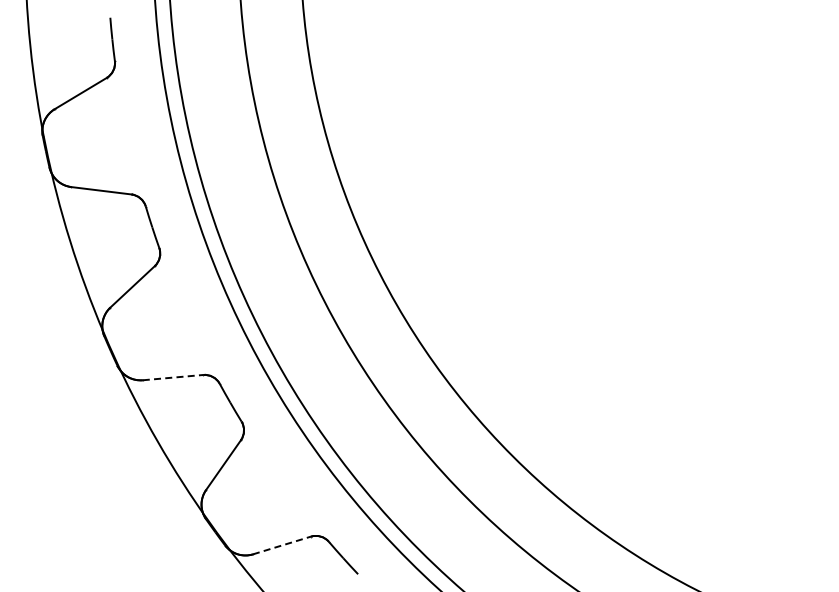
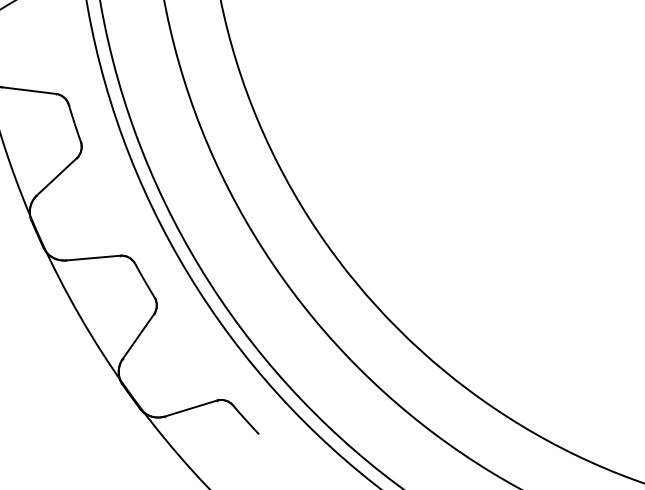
line: (173, 377) -> (93, 257), dashed -> solid
line: (282, 545) -> (191, 408), dashed -> solid

